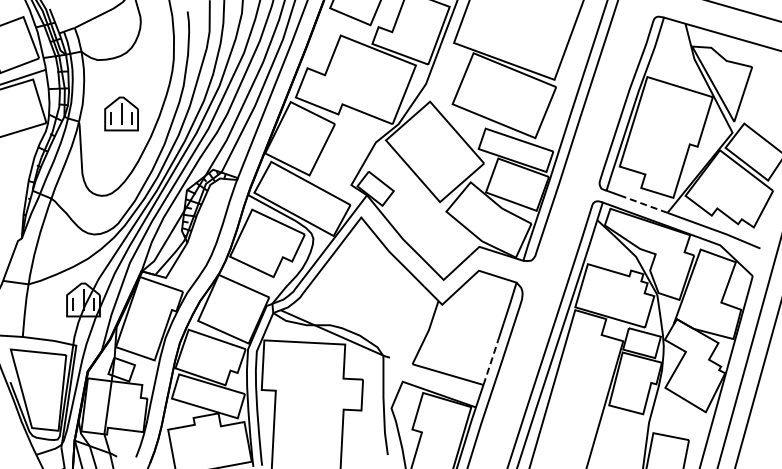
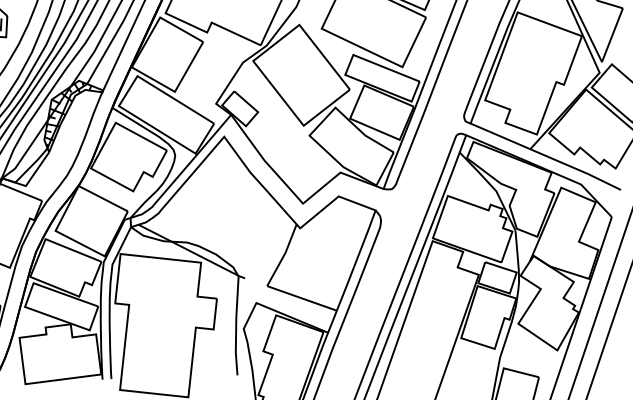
line: (646, 205) -> (509, 140), dashed -> solid
line: (491, 361) -> (346, 287), dashed -> solid

